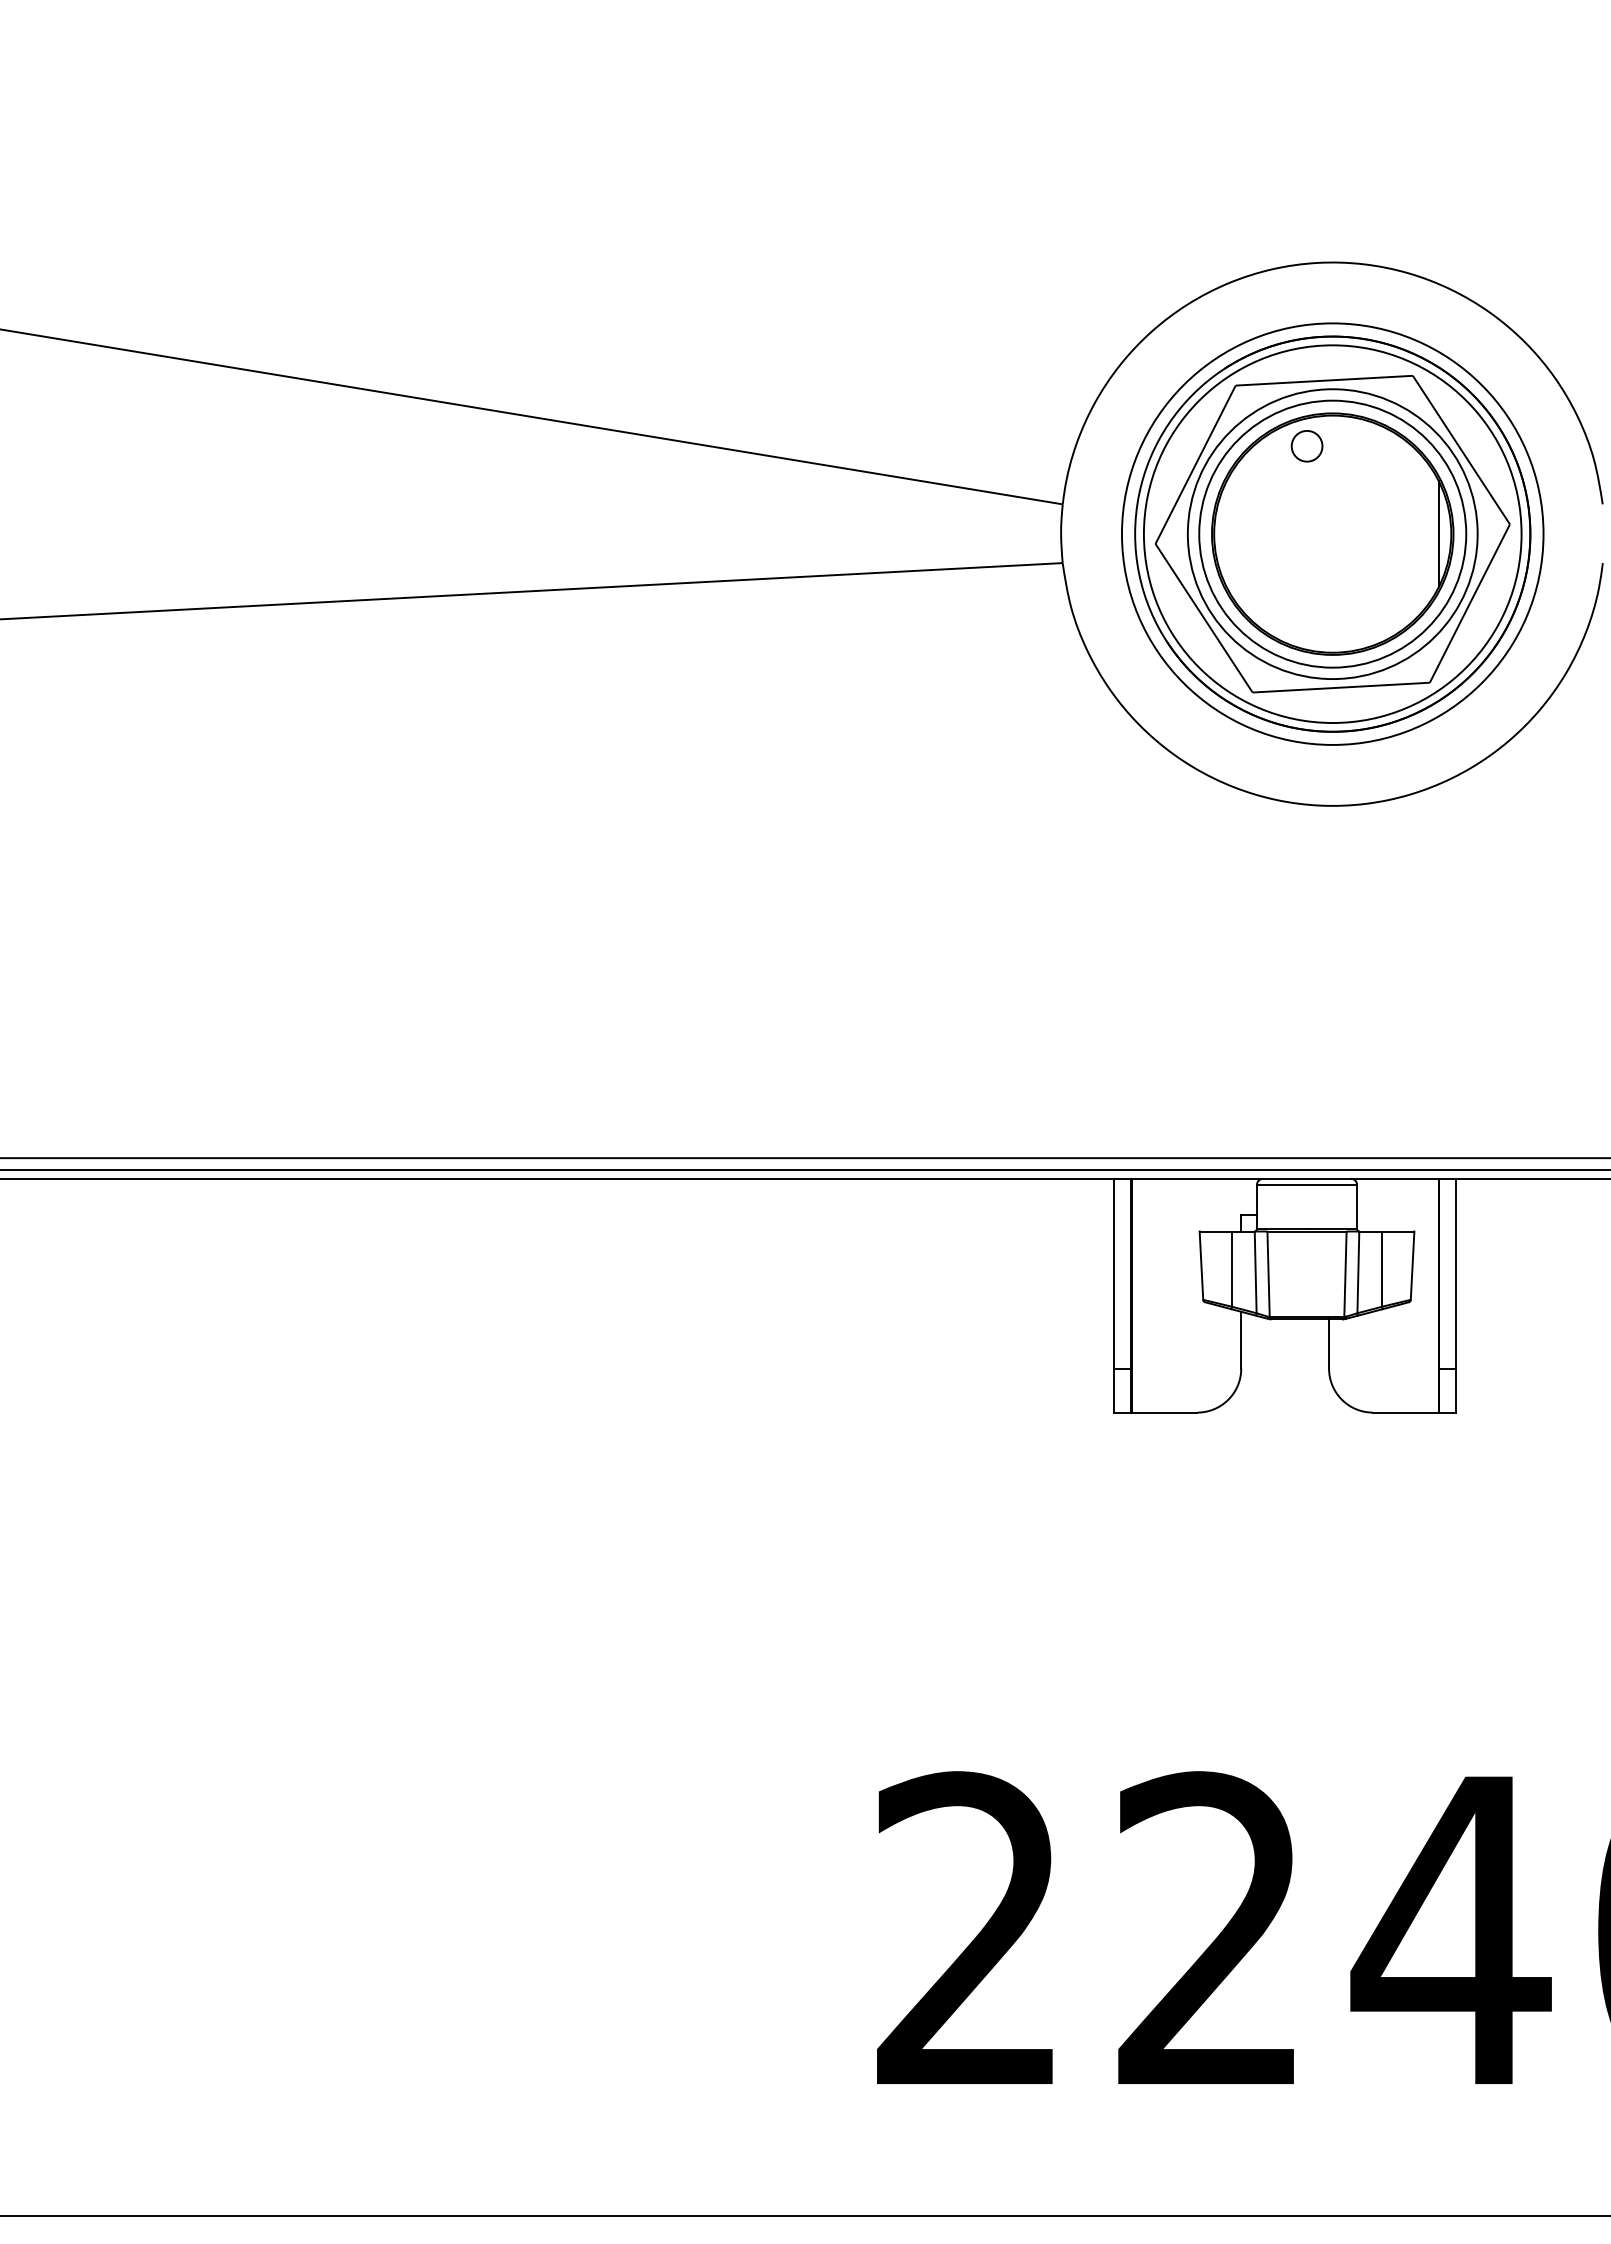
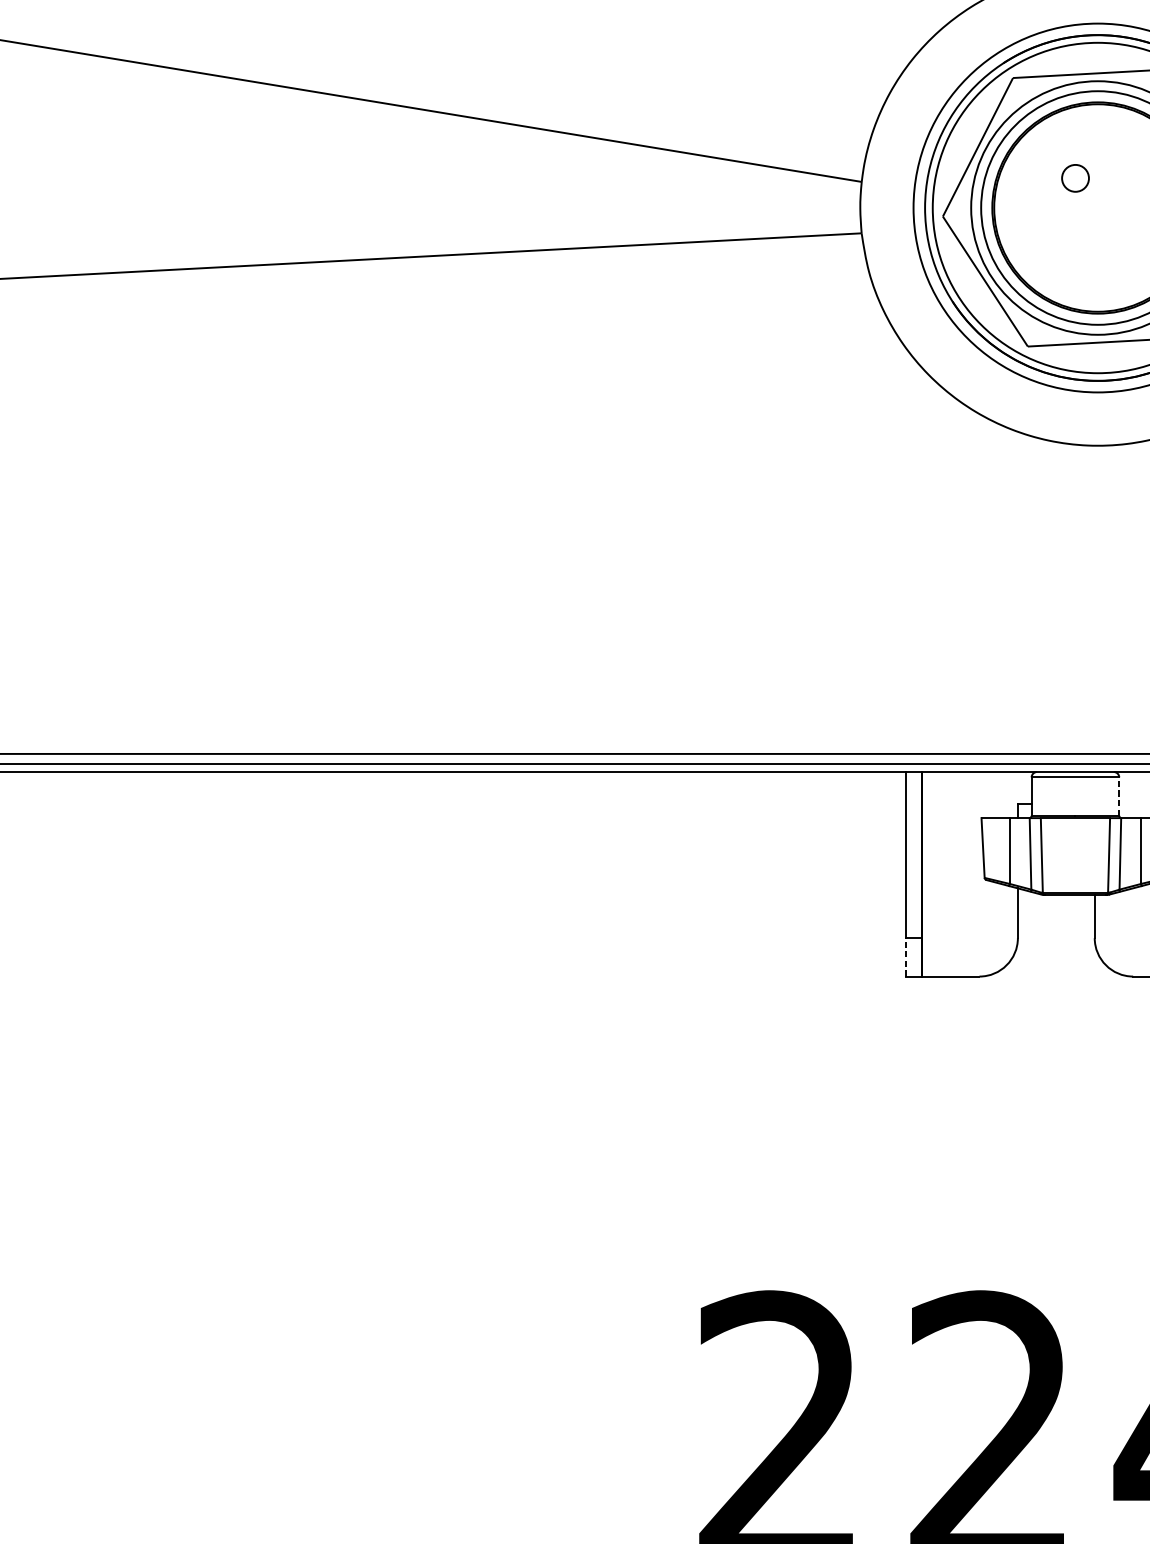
circle: (1306, 446) -> (1074, 178), moved
line: (1357, 1206) -> (1119, 796), solid -> dashed
line: (1113, 1390) -> (906, 957), solid -> dashed

